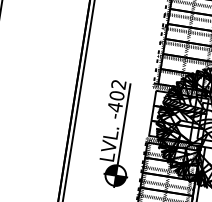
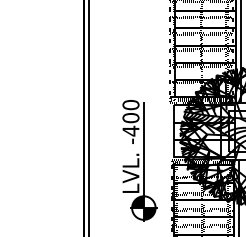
text: (118, 84) -> (130, 105), -402 -> -400

